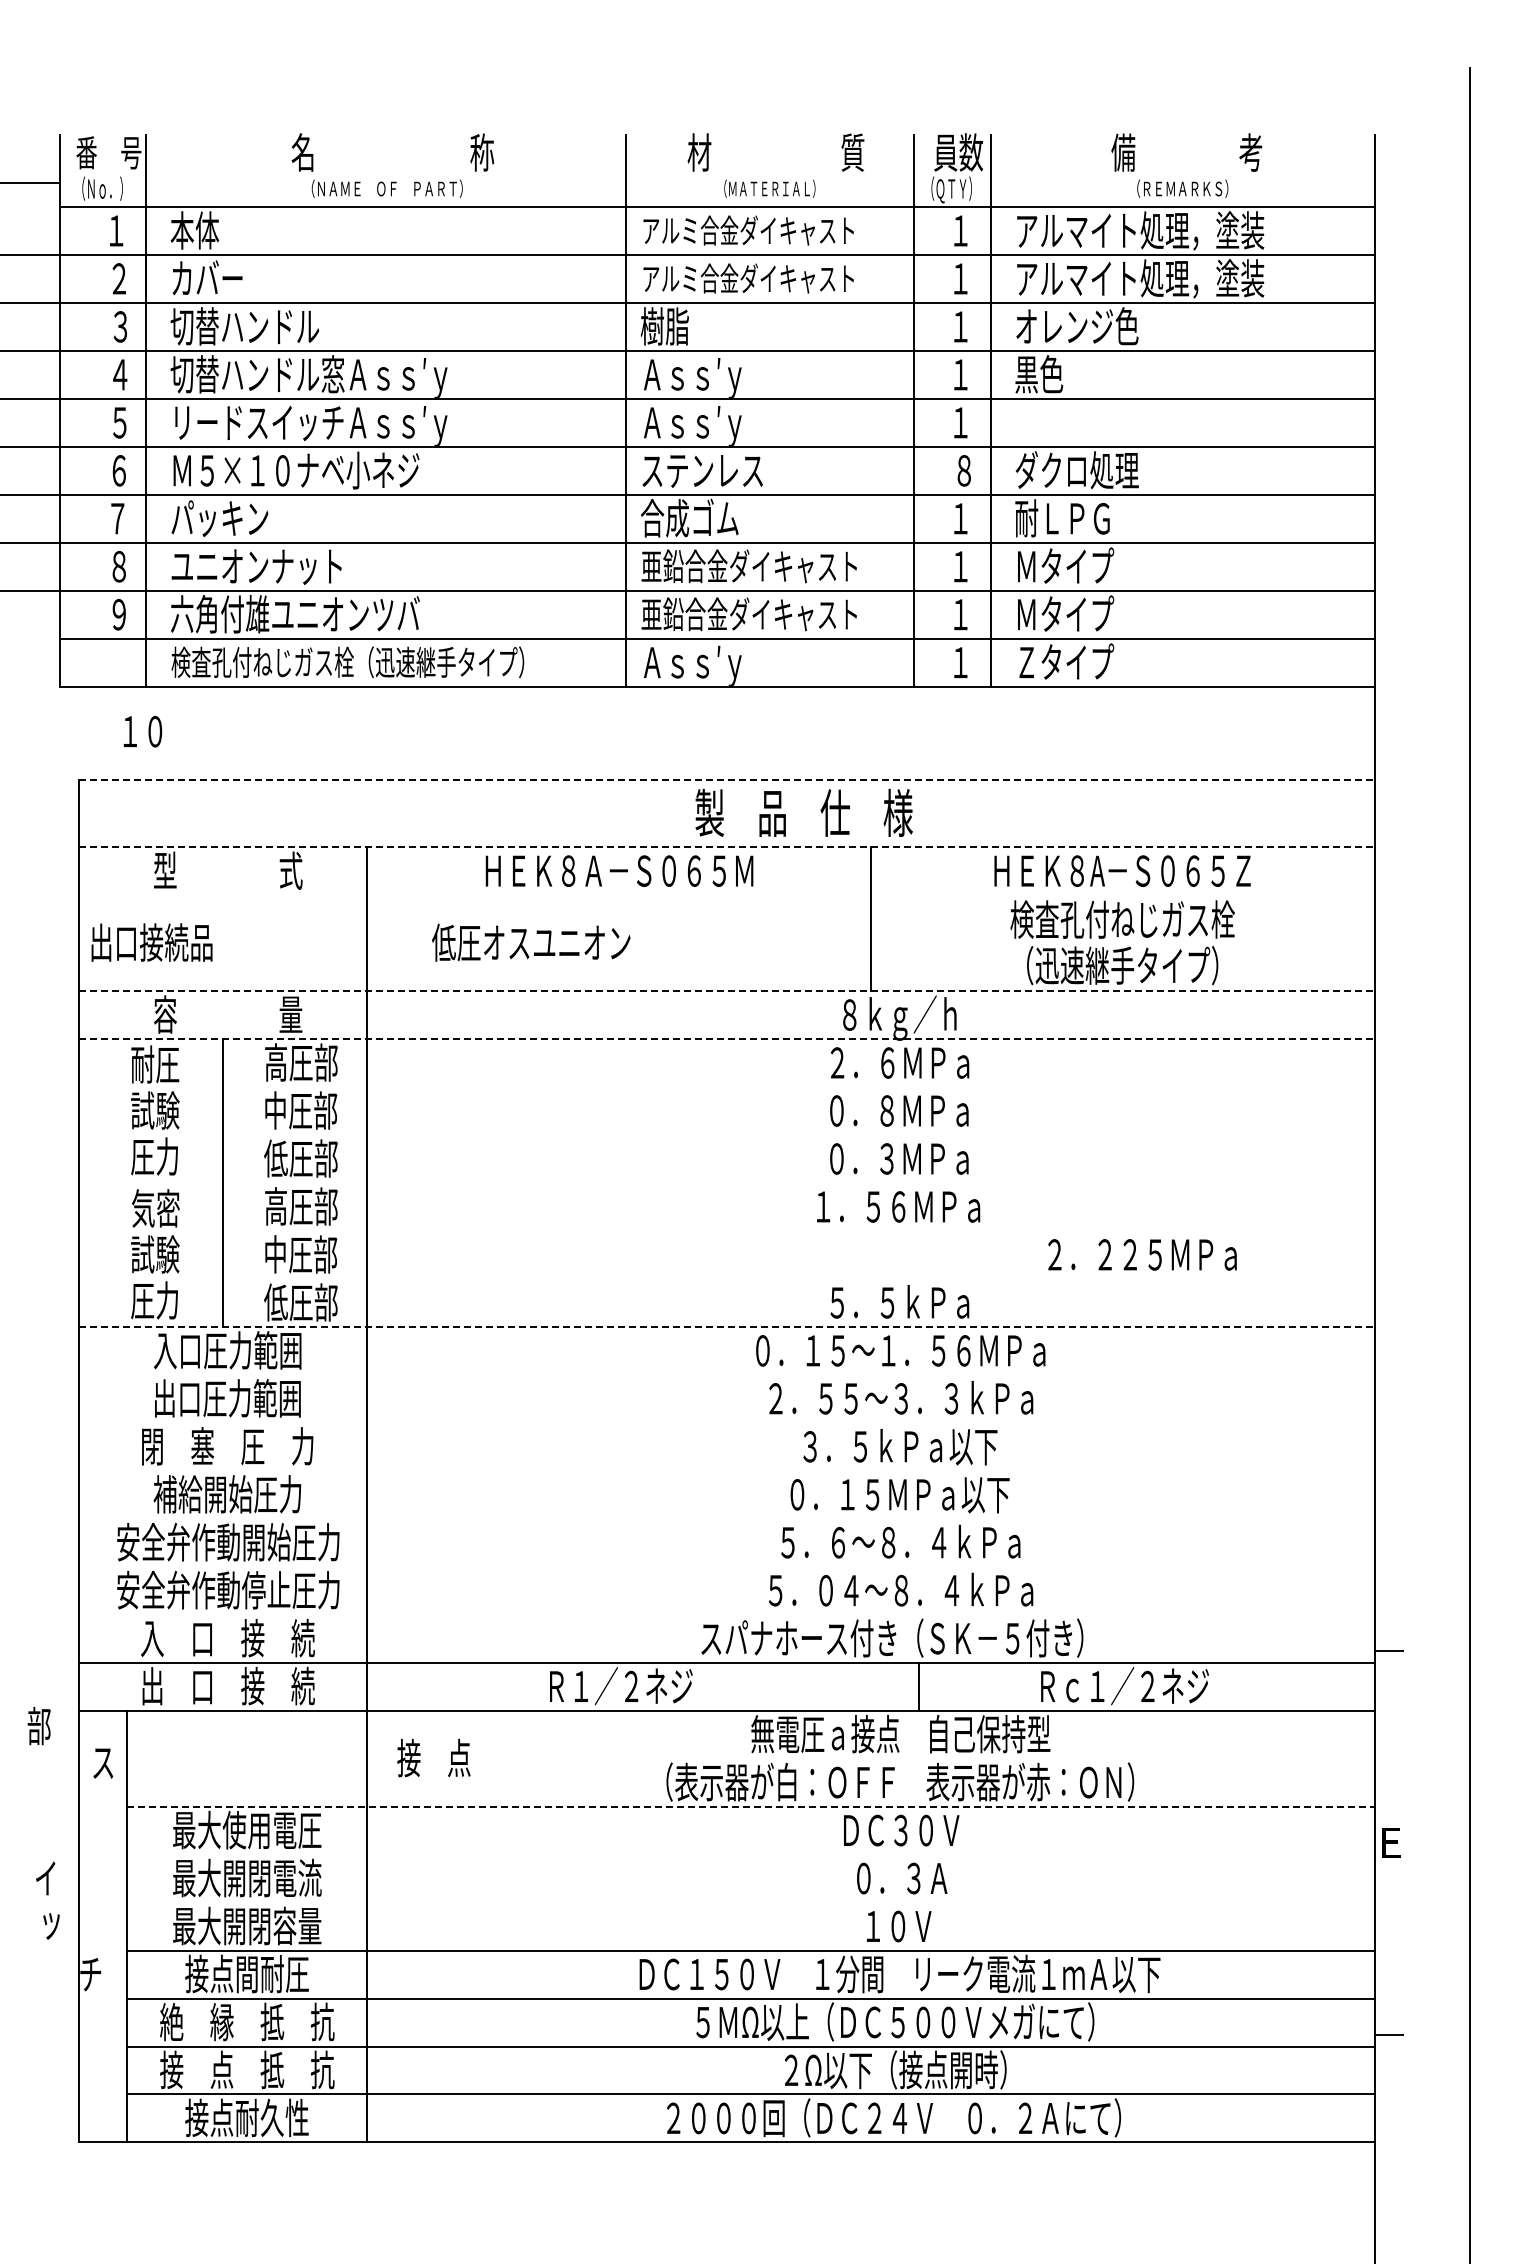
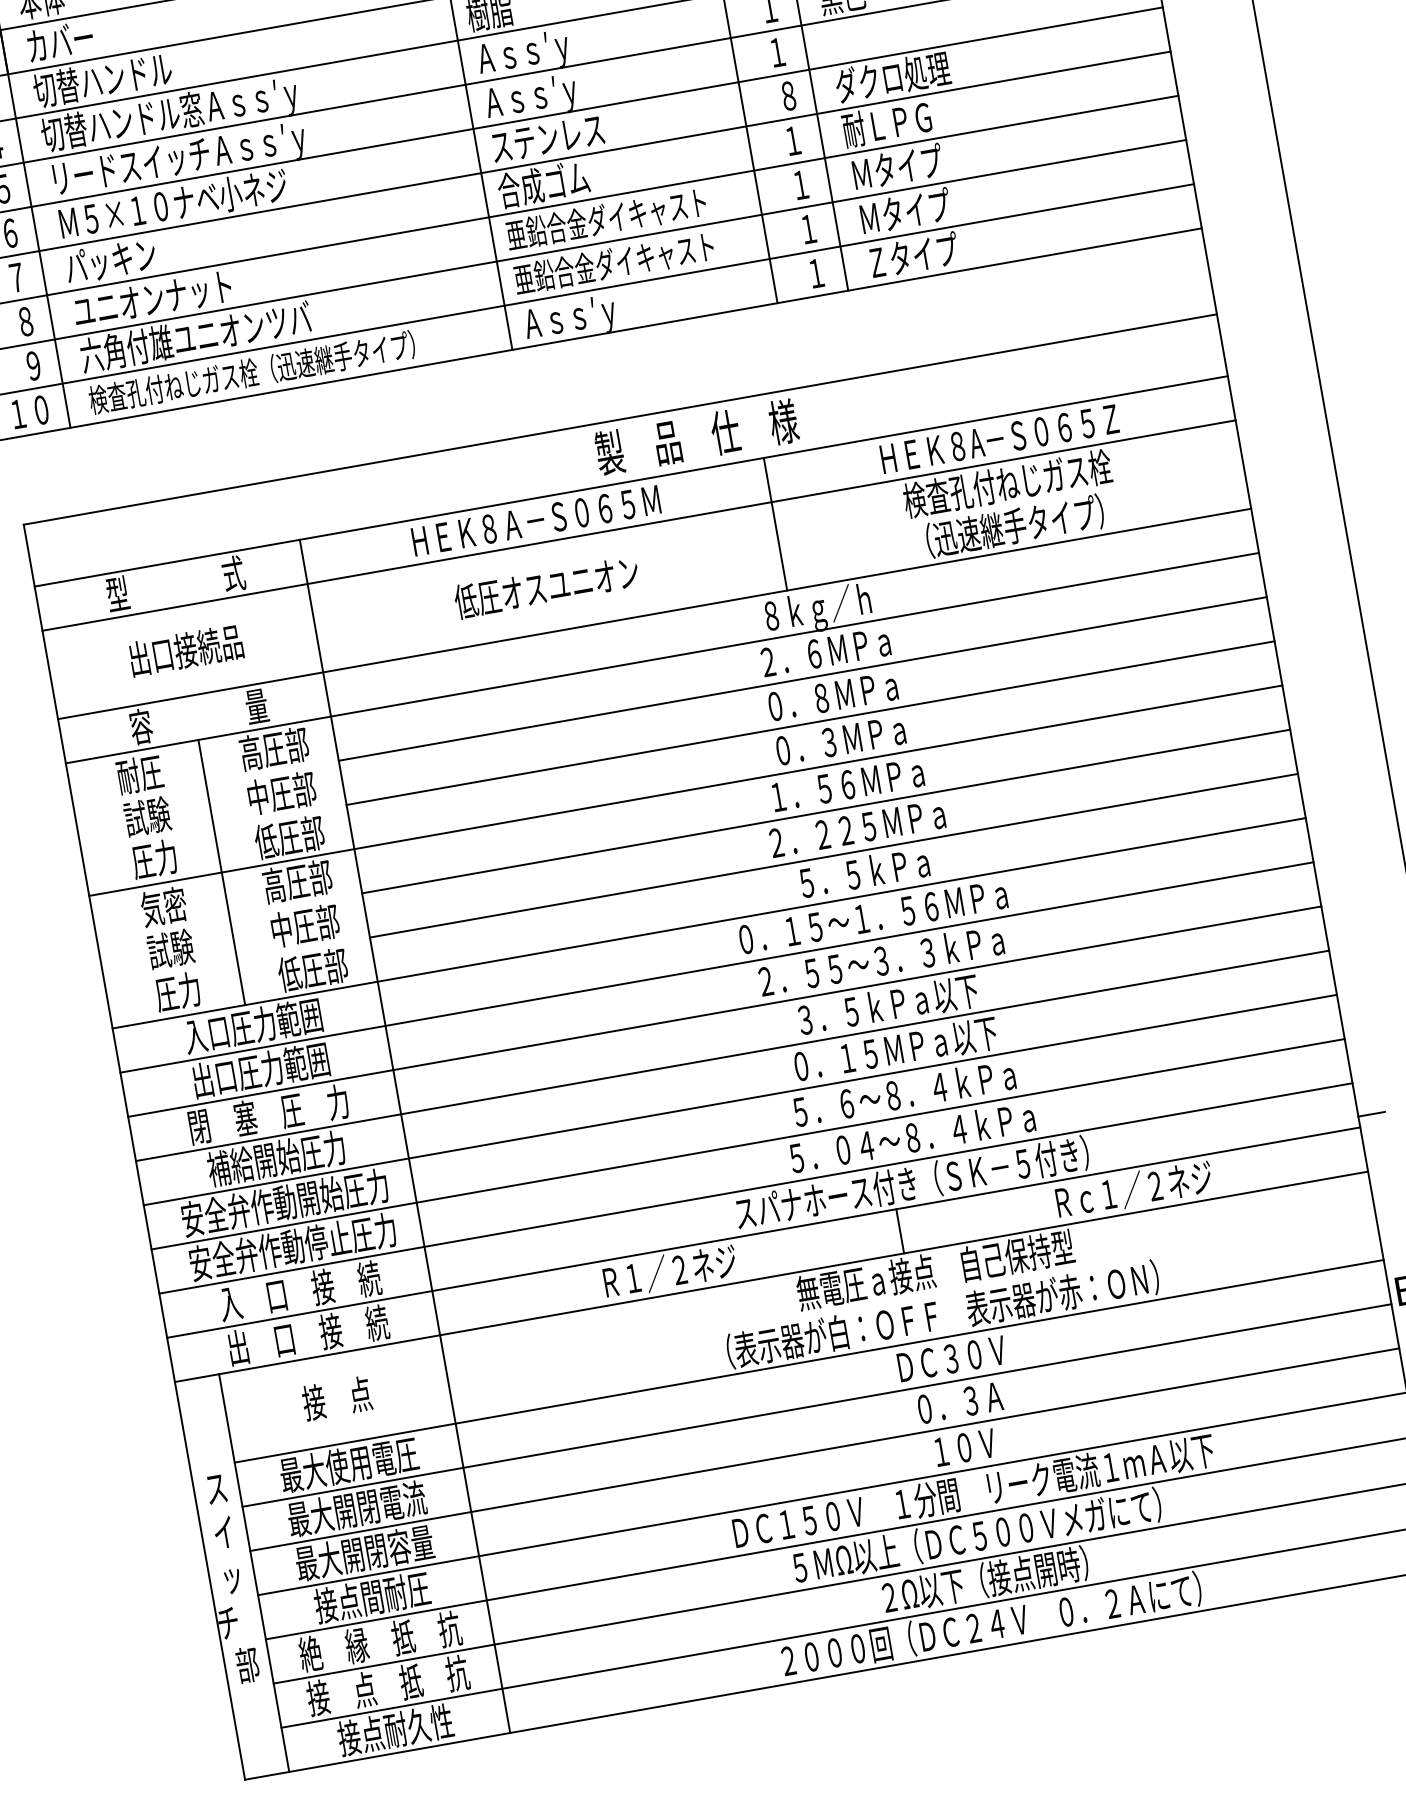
text: (142, 731) -> (29, 411), moved
line: (726, 780) -> (620, 419), dashed -> solid
line: (726, 847) -> (630, 481), dashed -> solid
line: (726, 895) -> (638, 525), added
text: (151, 942) -> (185, 650), moved
text: (531, 942) -> (546, 586), moved
line: (726, 991) -> (654, 614), dashed -> solid
line: (726, 1039) -> (662, 658), dashed -> solid
line: (870, 1087) -> (802, 679), added
line: (870, 1135) -> (810, 723), added
line: (726, 1183) -> (685, 791), added
line: (870, 1230) -> (825, 811), added
text: (1142, 1254) -> (857, 828), moved
line: (870, 1278) -> (833, 855), added
line: (726, 1326) -> (708, 922), dashed -> solid
line: (726, 1374) -> (716, 967), added
line: (726, 1422) -> (724, 1011), added
line: (726, 1470) -> (732, 1055), added
line: (726, 1518) -> (739, 1099), added
line: (726, 1566) -> (747, 1144), added
line: (726, 1614) -> (755, 1188), added
line: (918, 1686) -> (899, 1231), moved
text: (38, 1725) -> (246, 1664), moved
text: (433, 1757) -> (336, 1397), moved
text: (103, 1763) -> (216, 1489), moved
line: (750, 1806) -> (808, 1361), dashed -> solid
line: (750, 1854) -> (816, 1405), added
text: (45, 1878) -> (223, 1532), moved
line: (750, 1902) -> (824, 1449), added
text: (51, 1926) -> (233, 1581), moved

